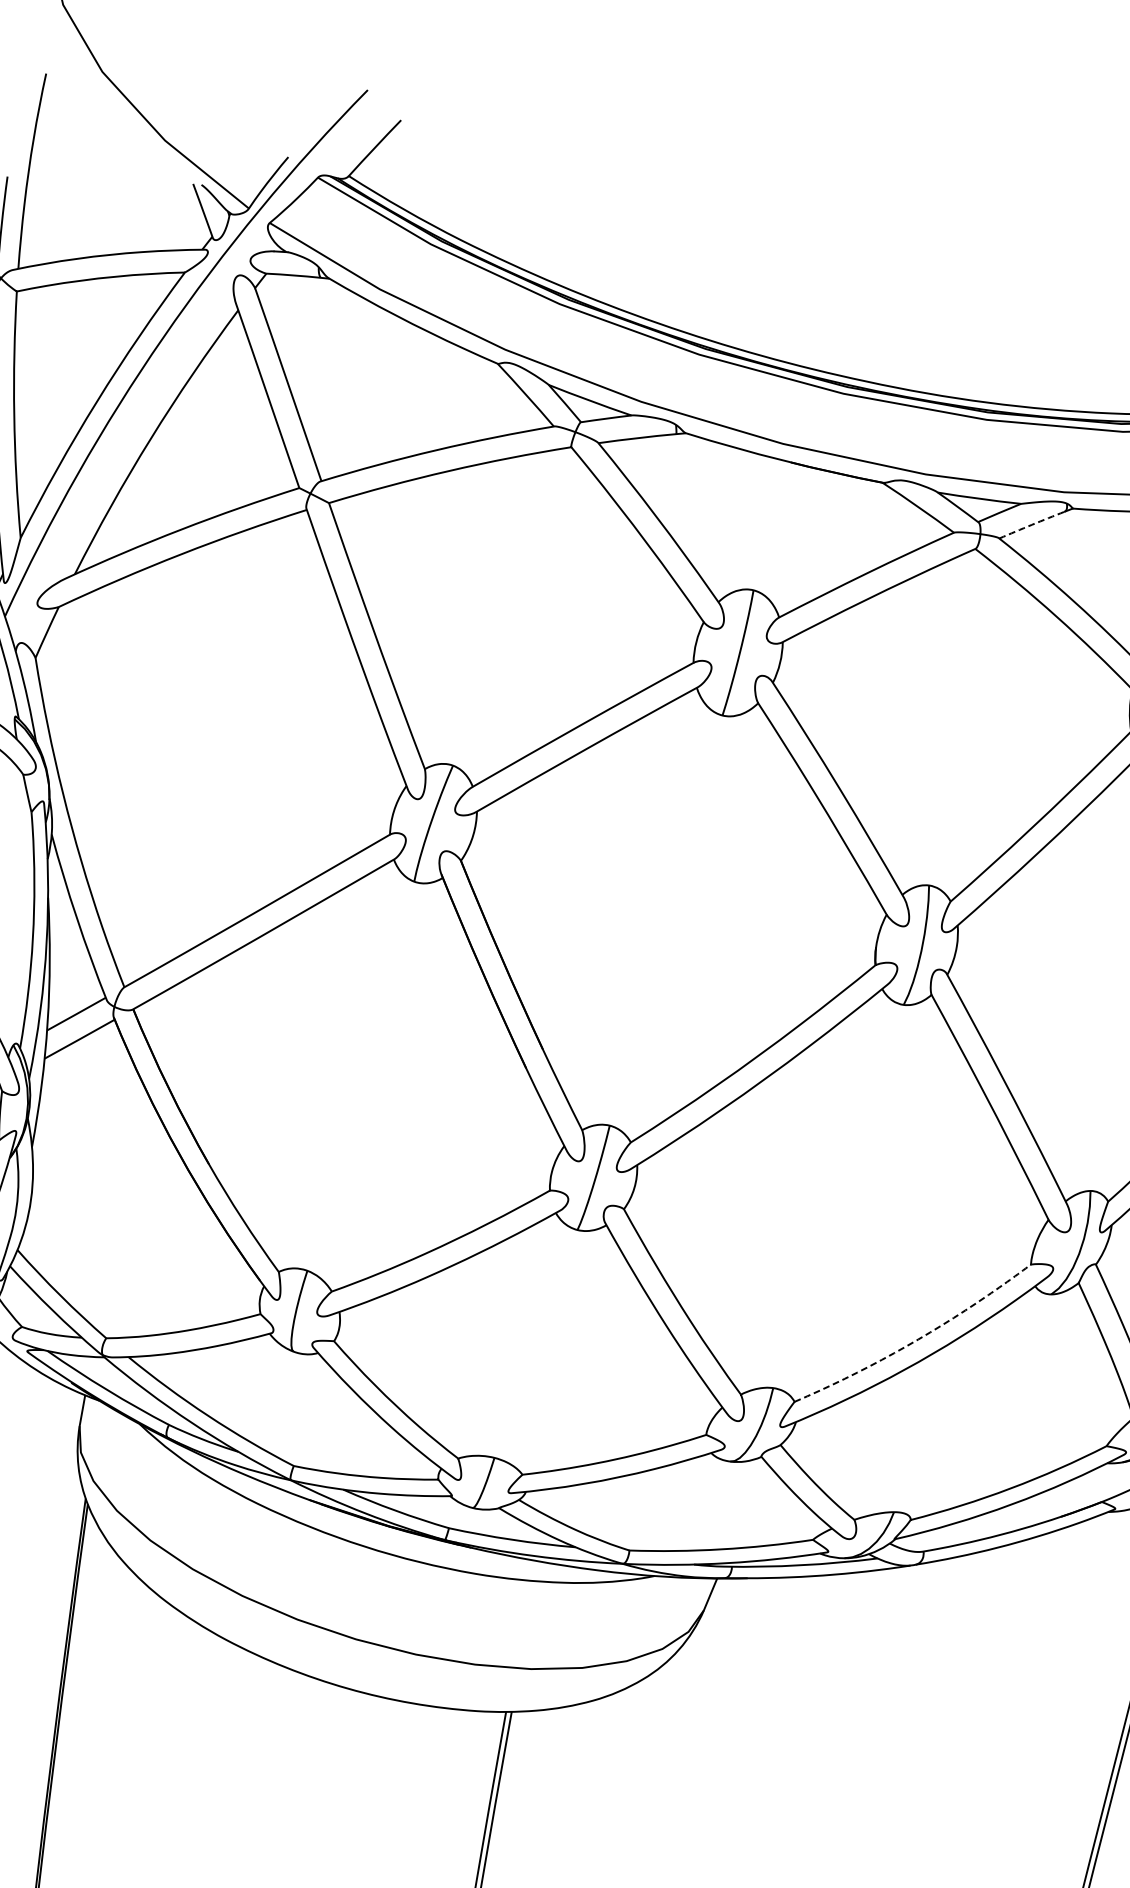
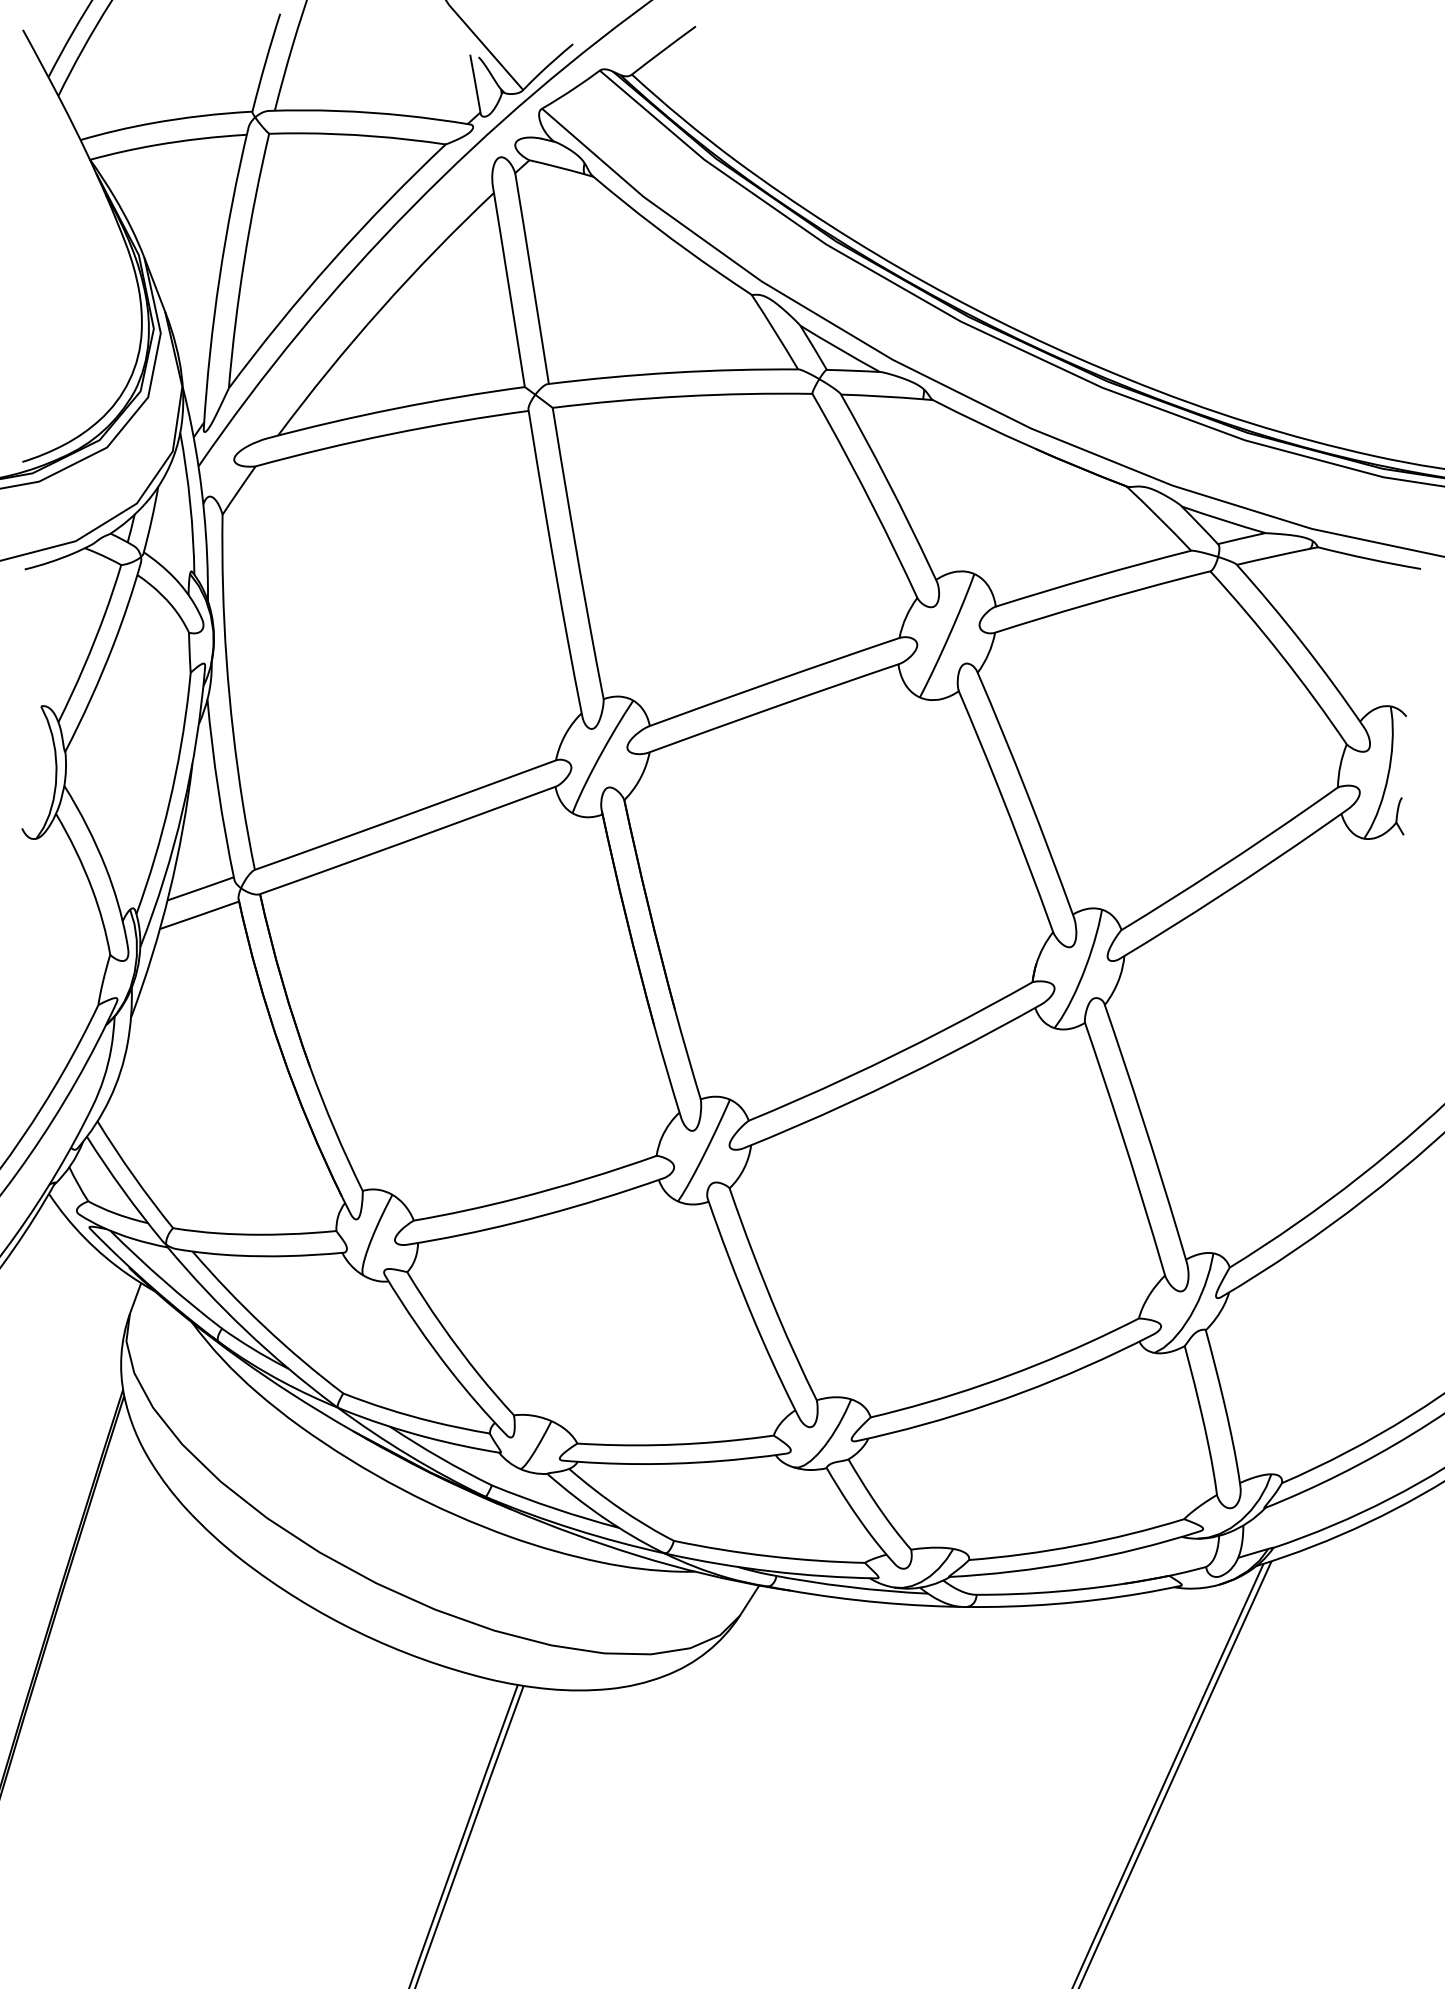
line: (1031, 524) -> (1272, 556), dashed -> solid
line: (918, 1339) -> (1009, 1375), dashed -> solid

